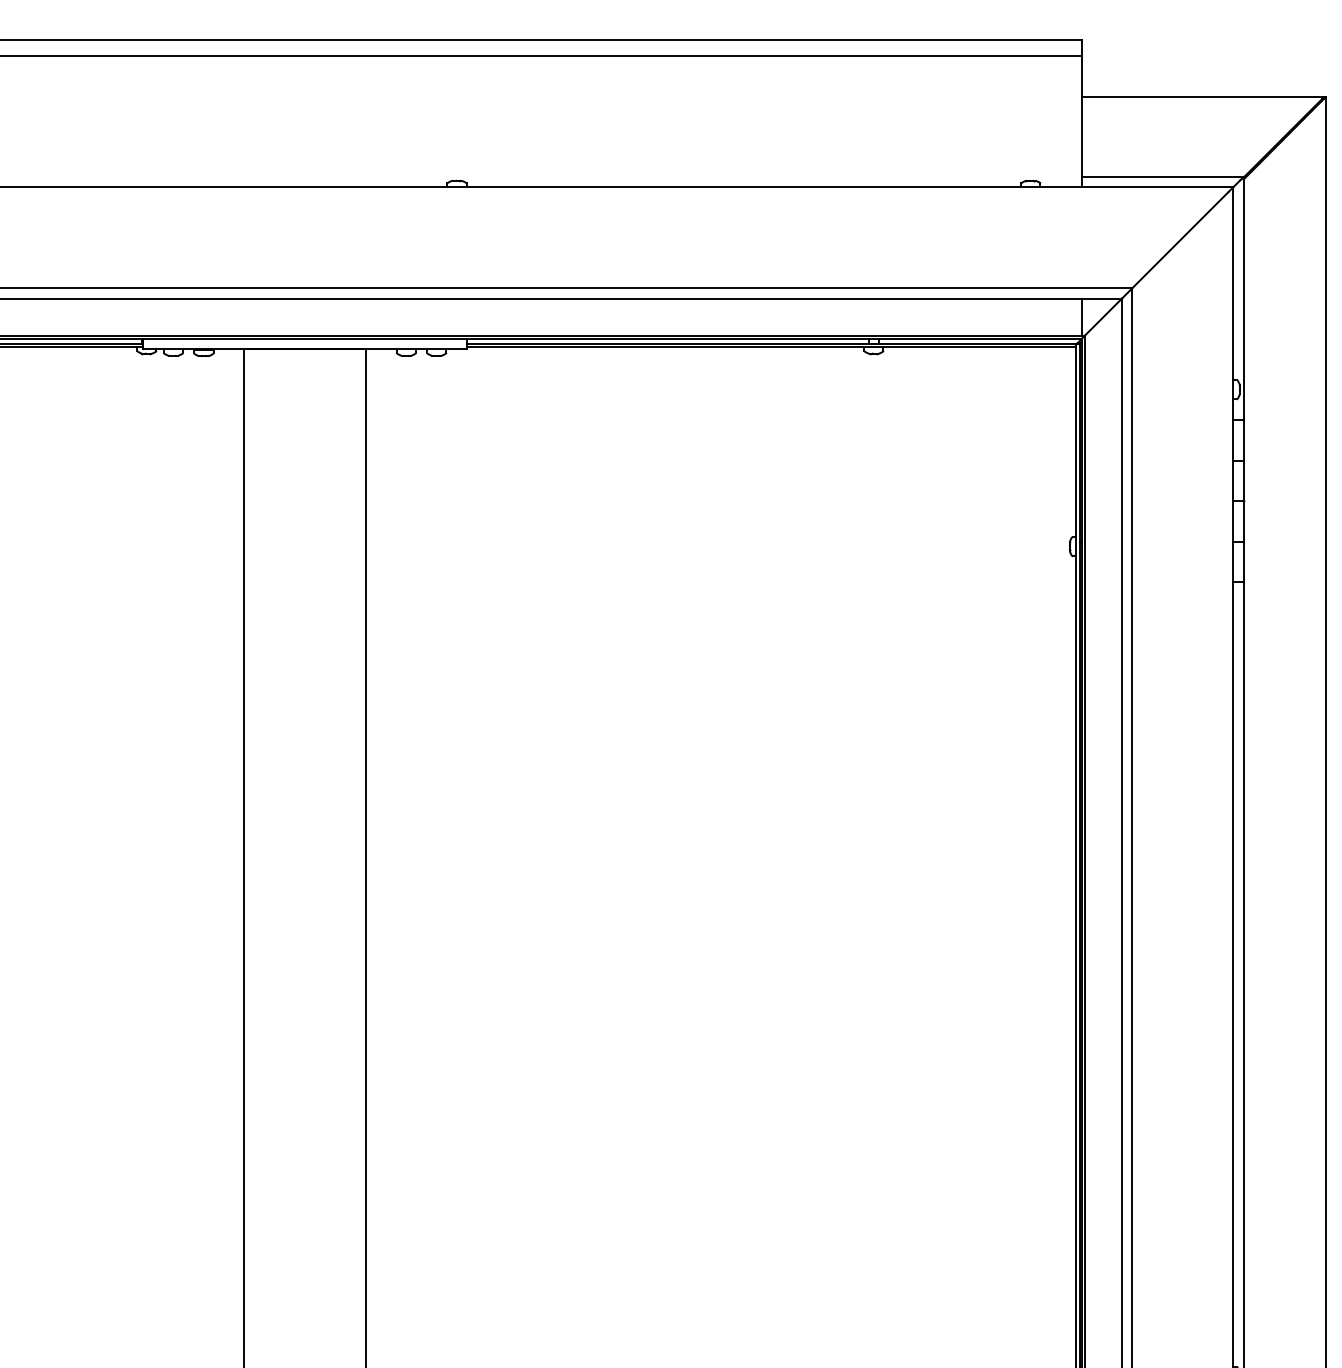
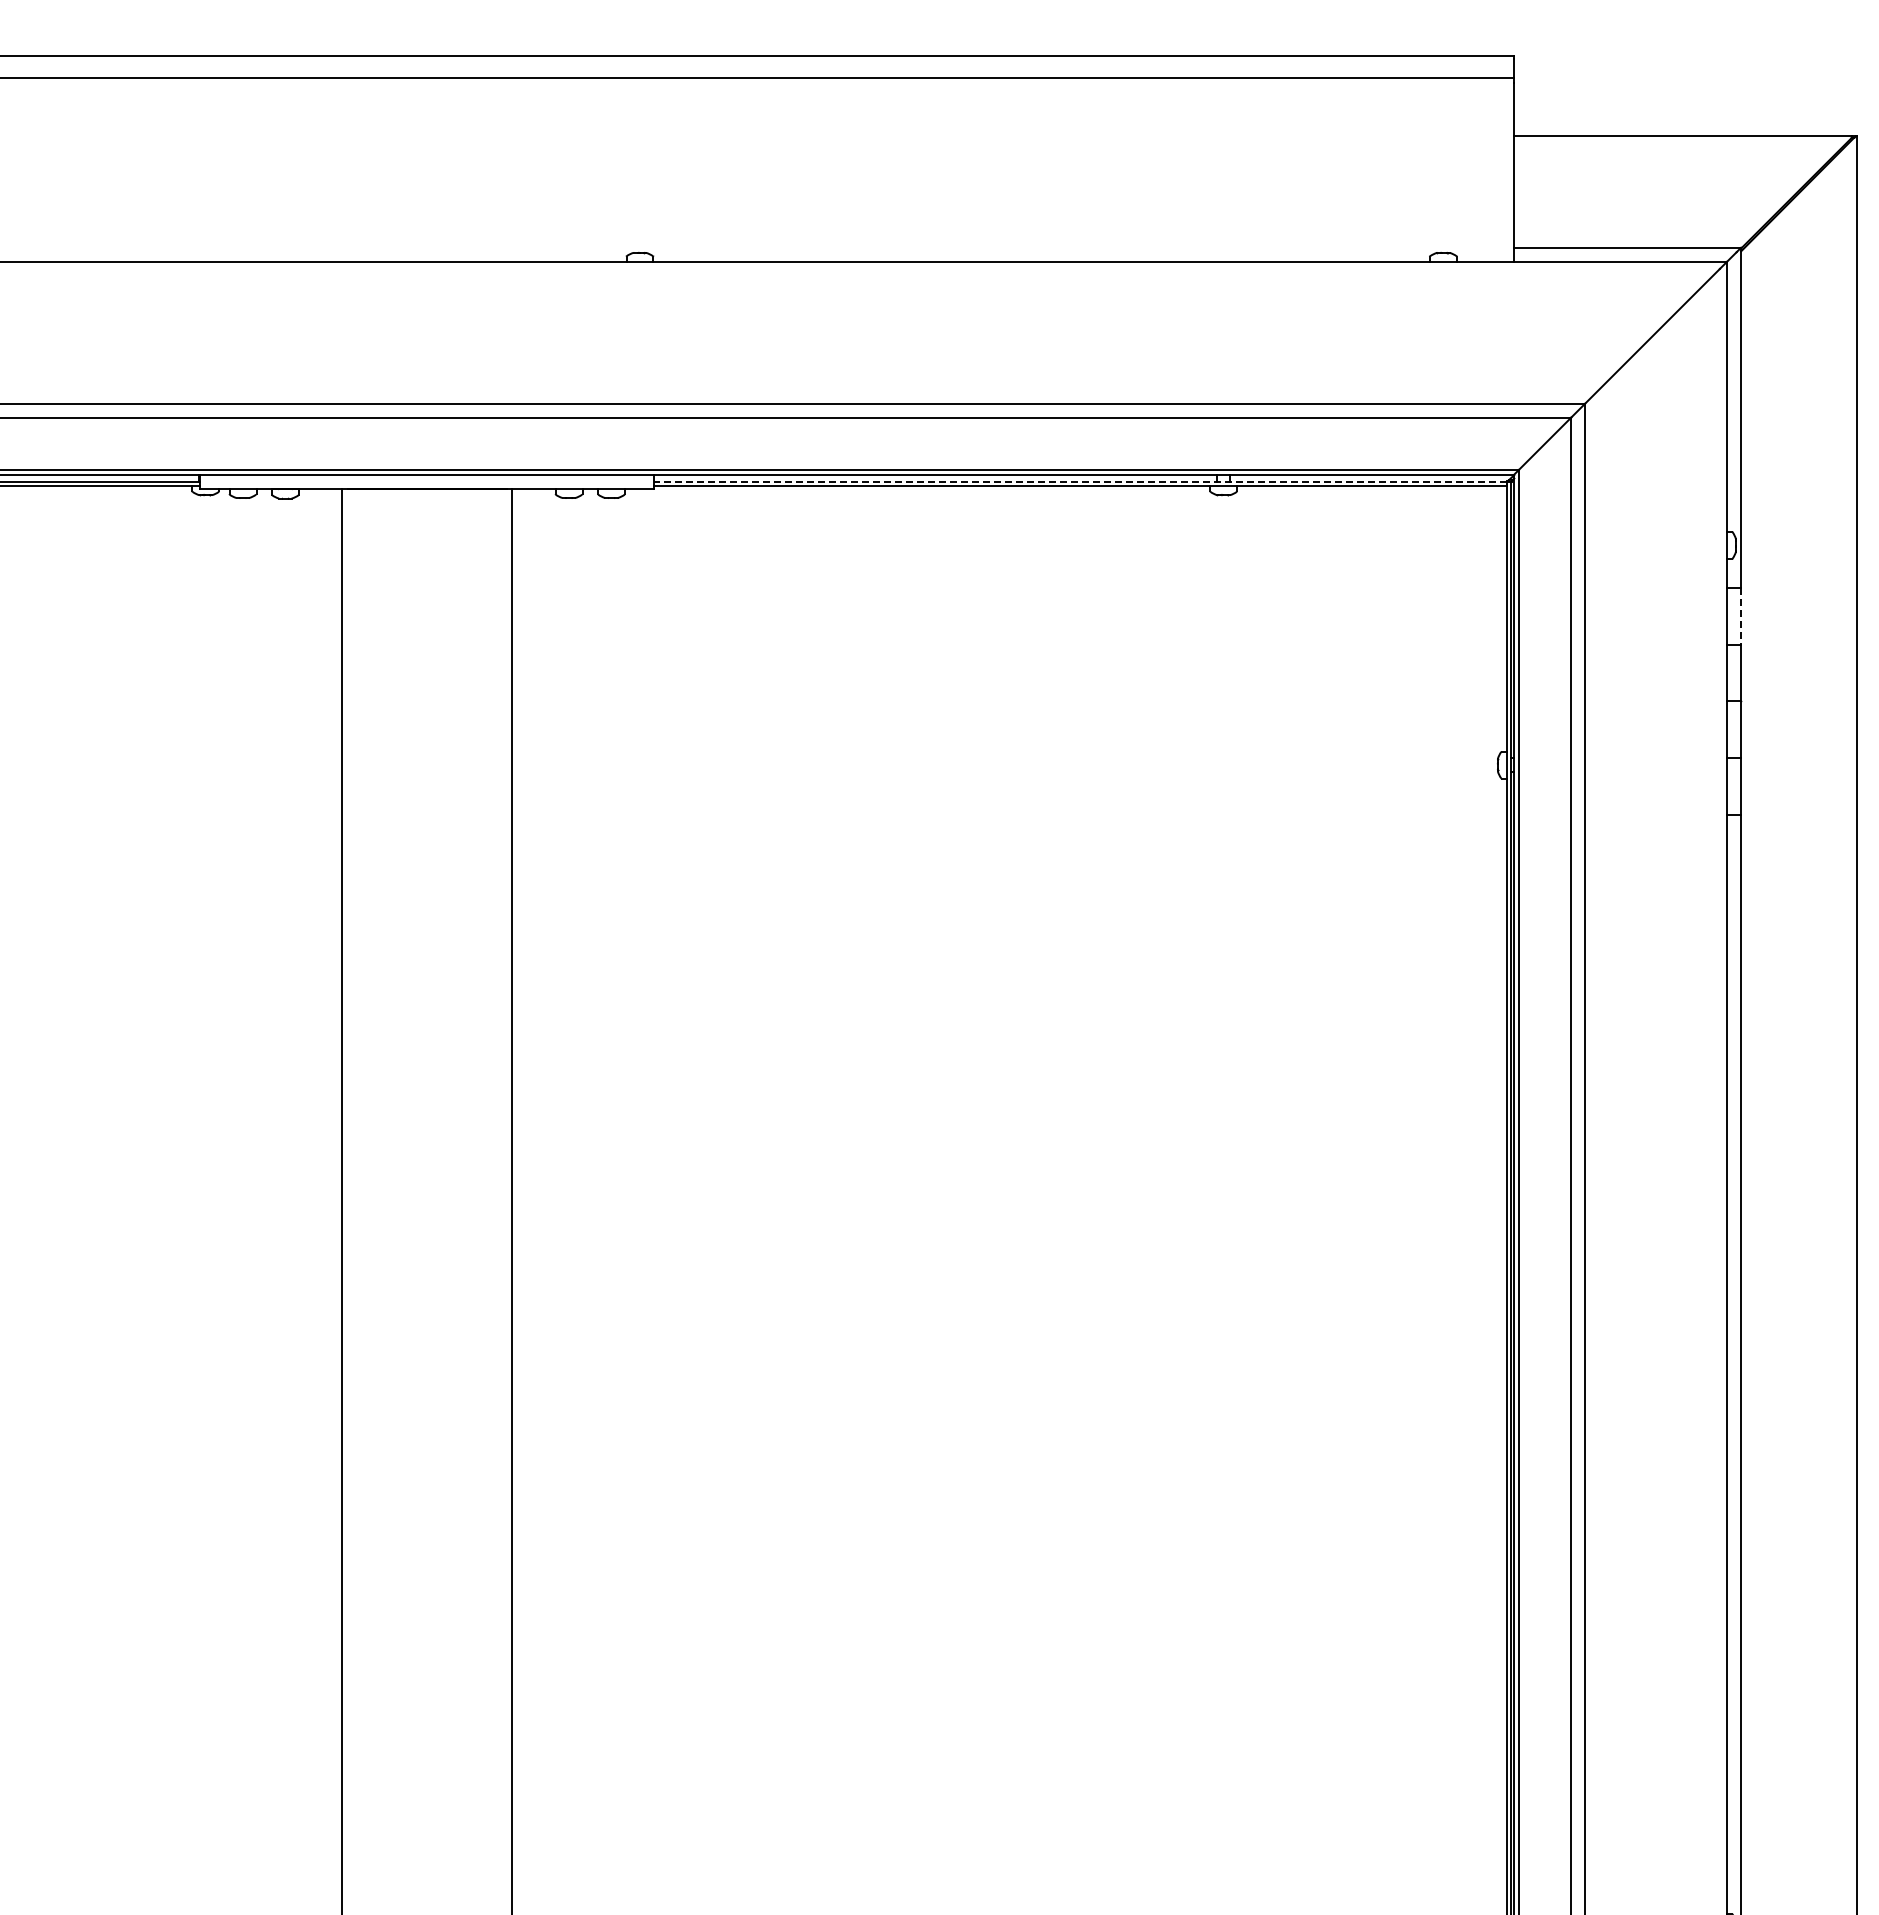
line: (1081, 316) -> (1514, 443), removed
line: (771, 344) -> (1080, 481), solid -> dashed
line: (1243, 440) -> (1741, 616), solid -> dashed

